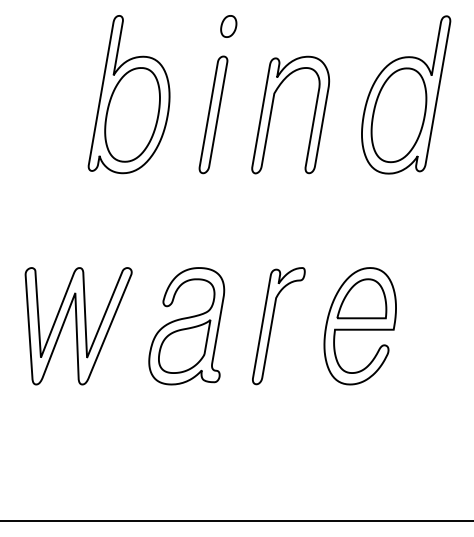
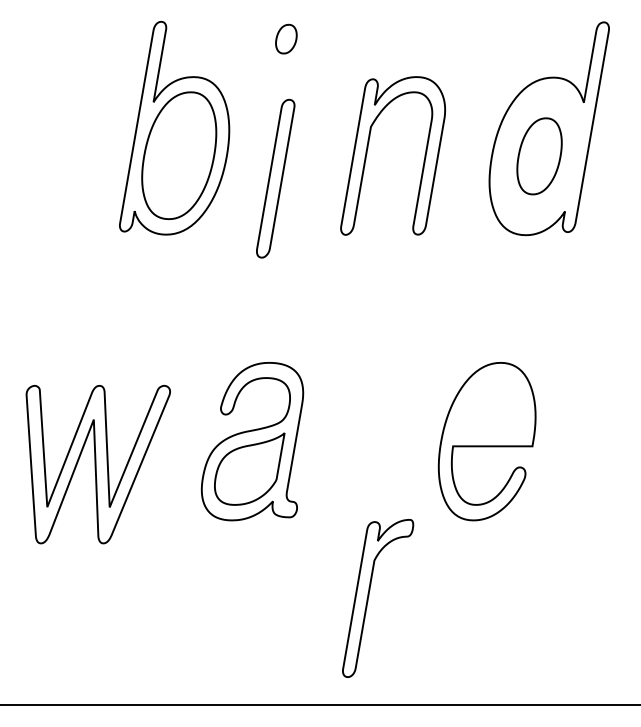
part: (228, 26) -> (286, 38), moved
part: (213, 114) -> (275, 178), moved
part: (398, 115) -> (539, 156), size x0.6
part: (361, 298) -> (489, 404), removed
part: (272, 324) -> (369, 596), moved
part: (78, 326) -> (97, 464), moved

